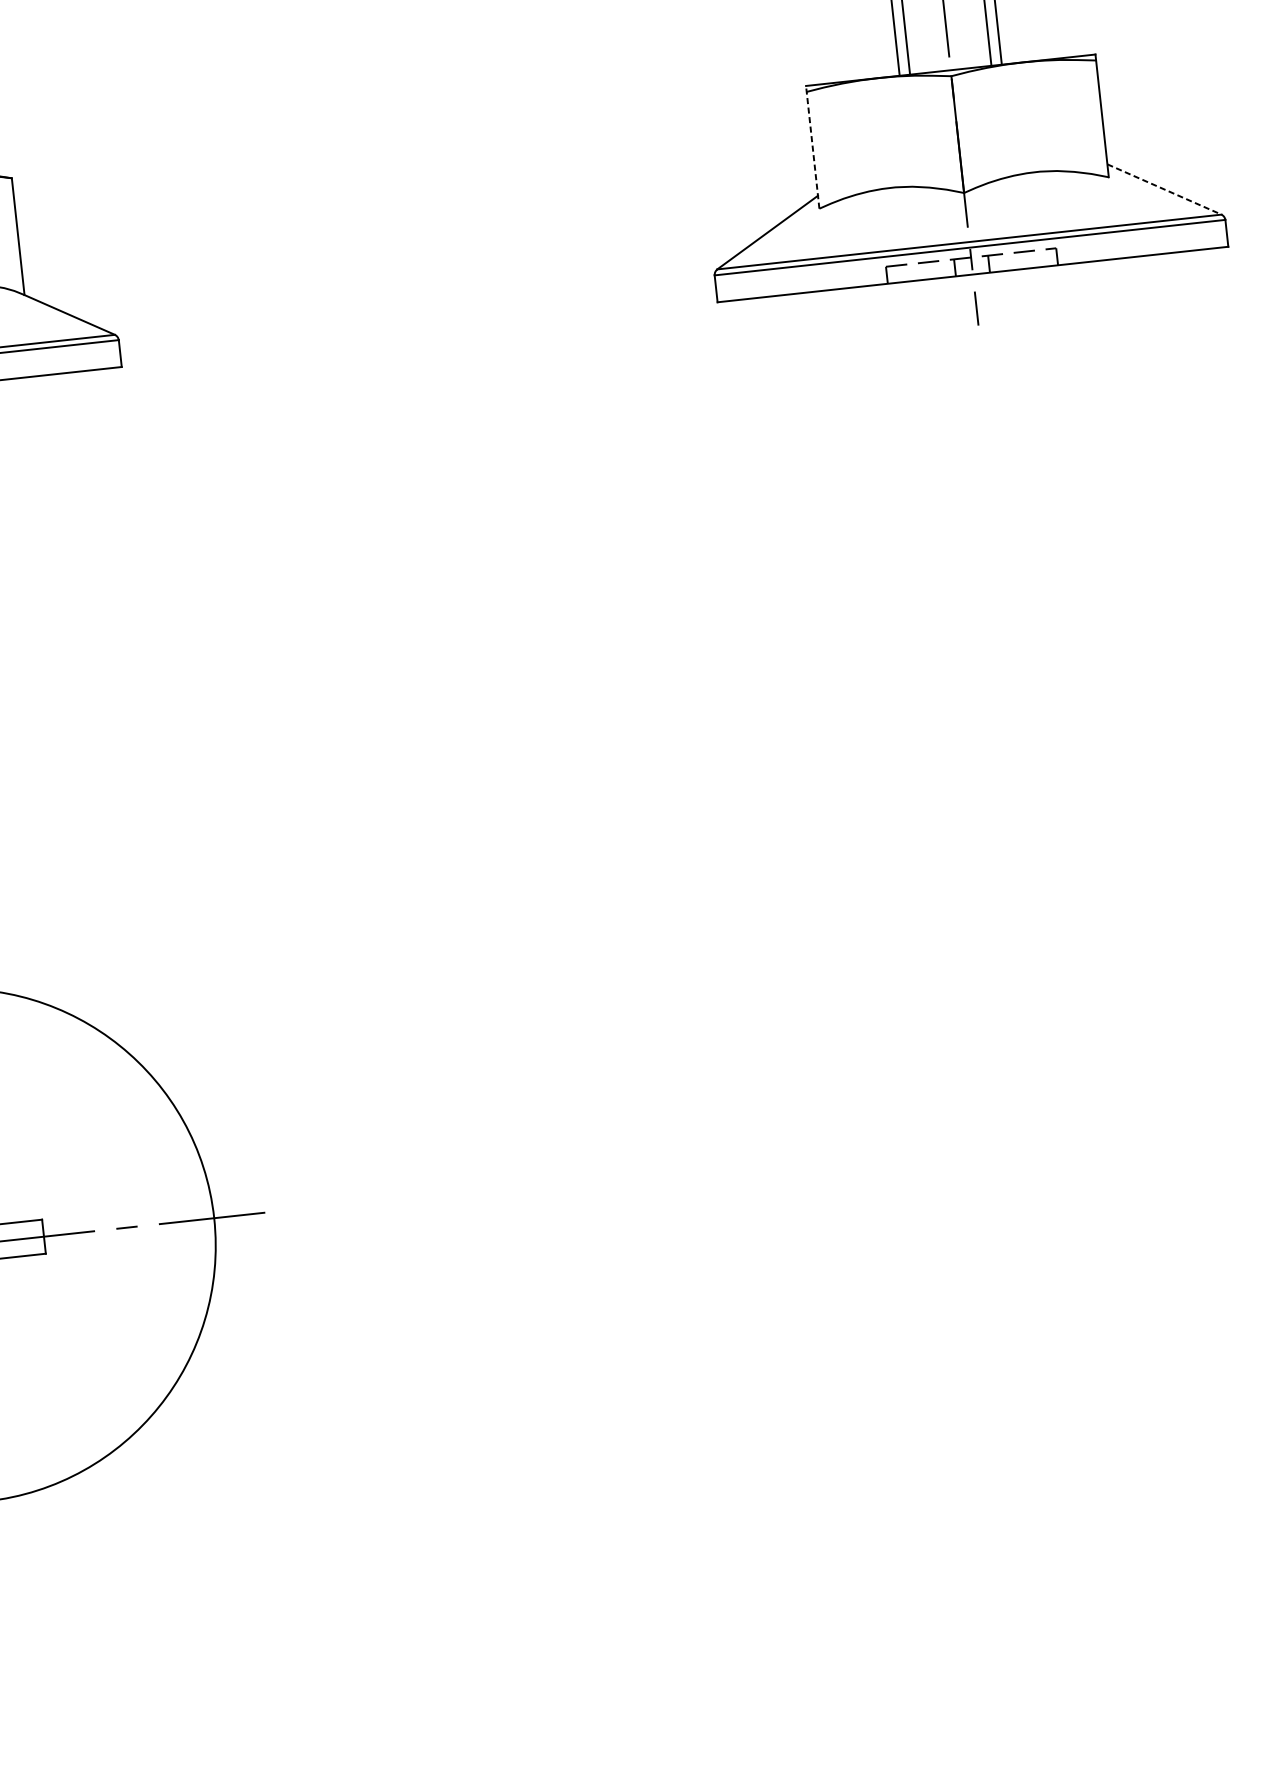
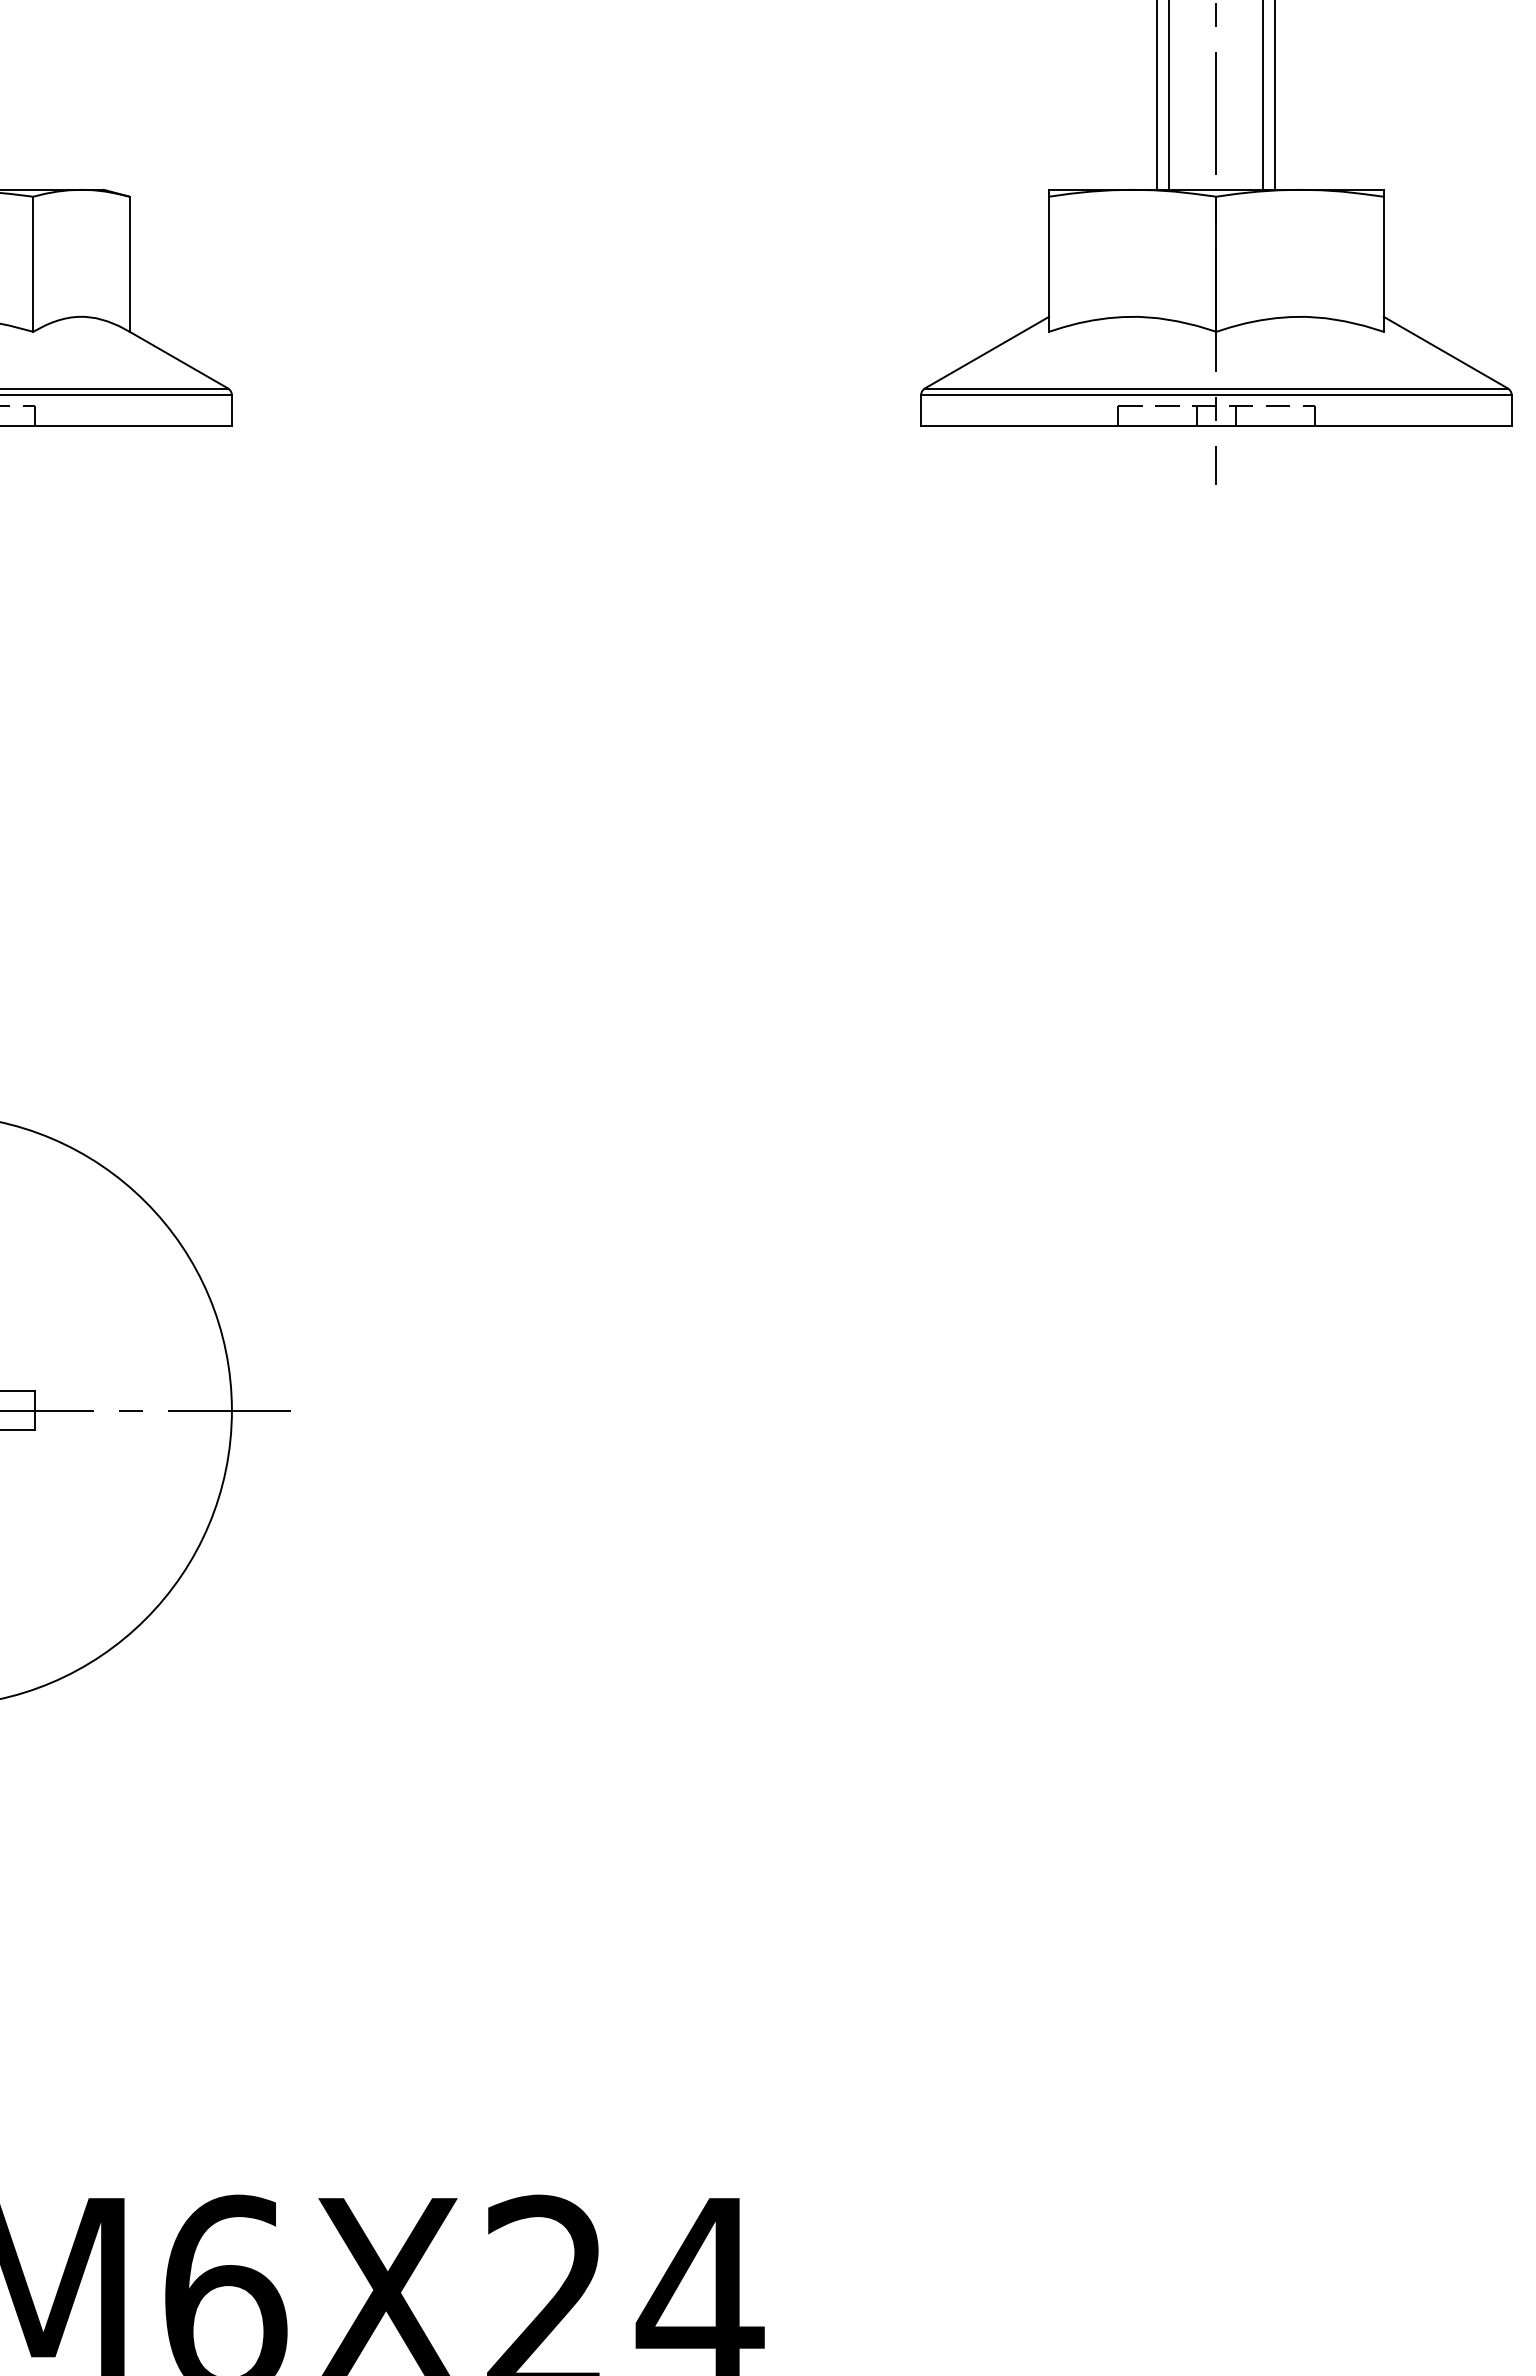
line: (813, 147) -> (1049, 260), dashed -> solid
line: (1164, 189) -> (1445, 352), dashed -> solid

